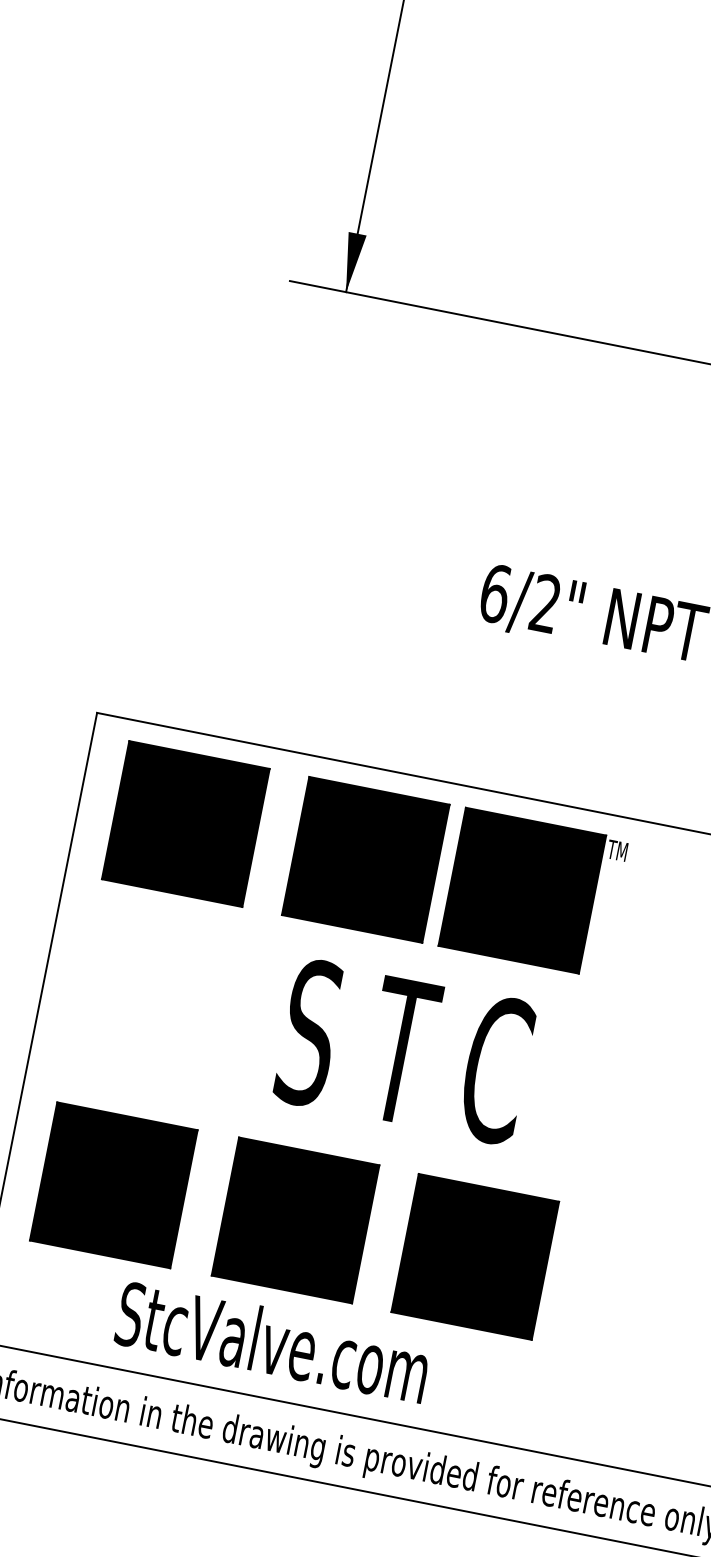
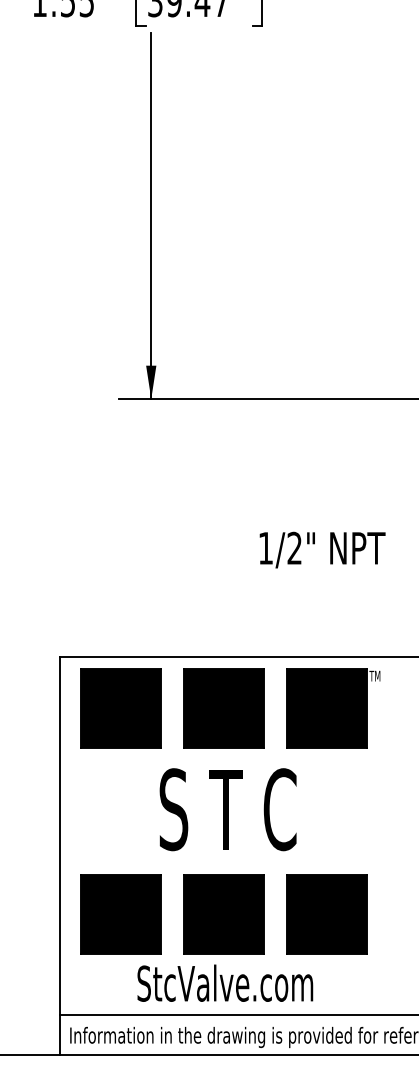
text: (494, 592) -> (265, 547), 6/2" -> 1/2"
part: (533, 892) -> (333, 708), moved
text: (403, 1051) -> (227, 809), moved

